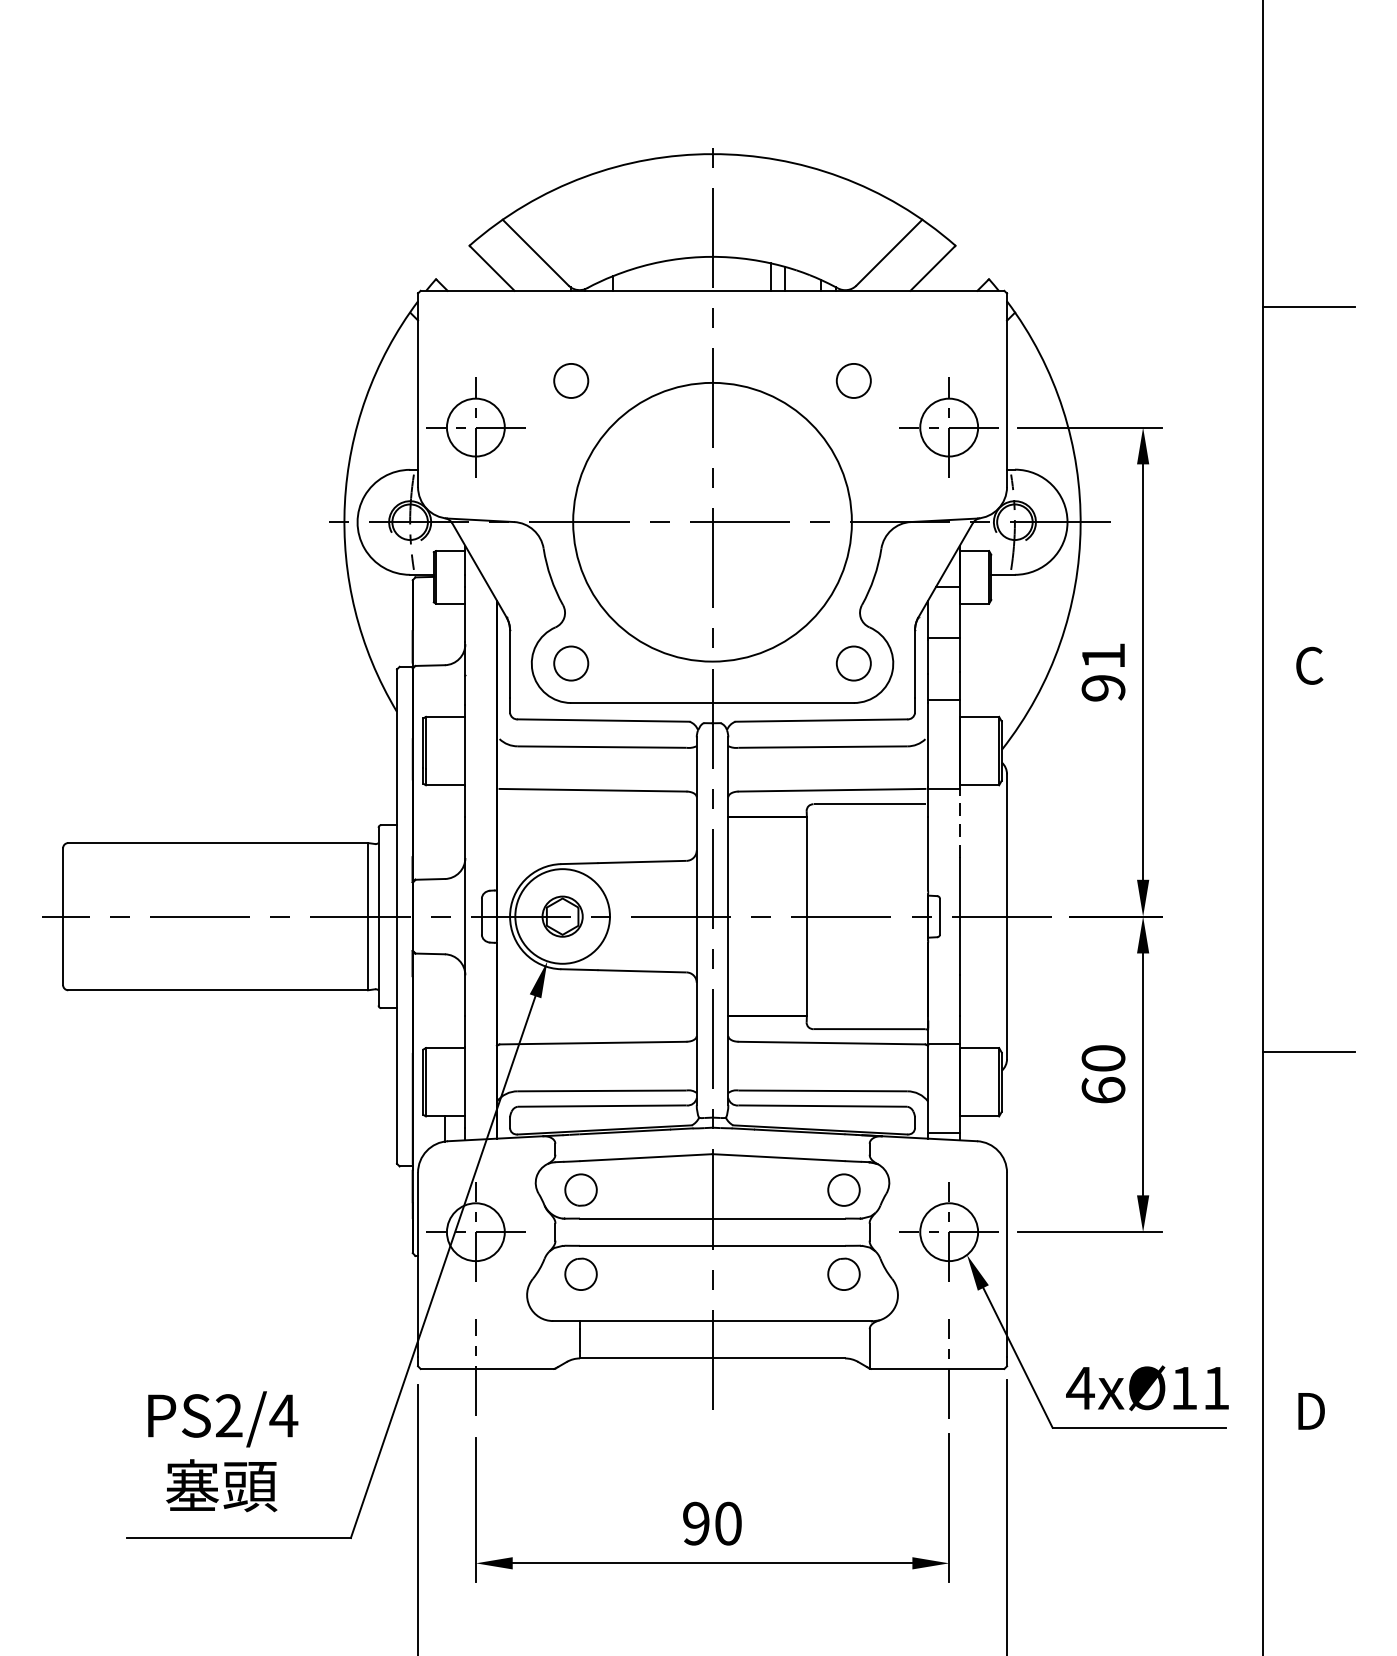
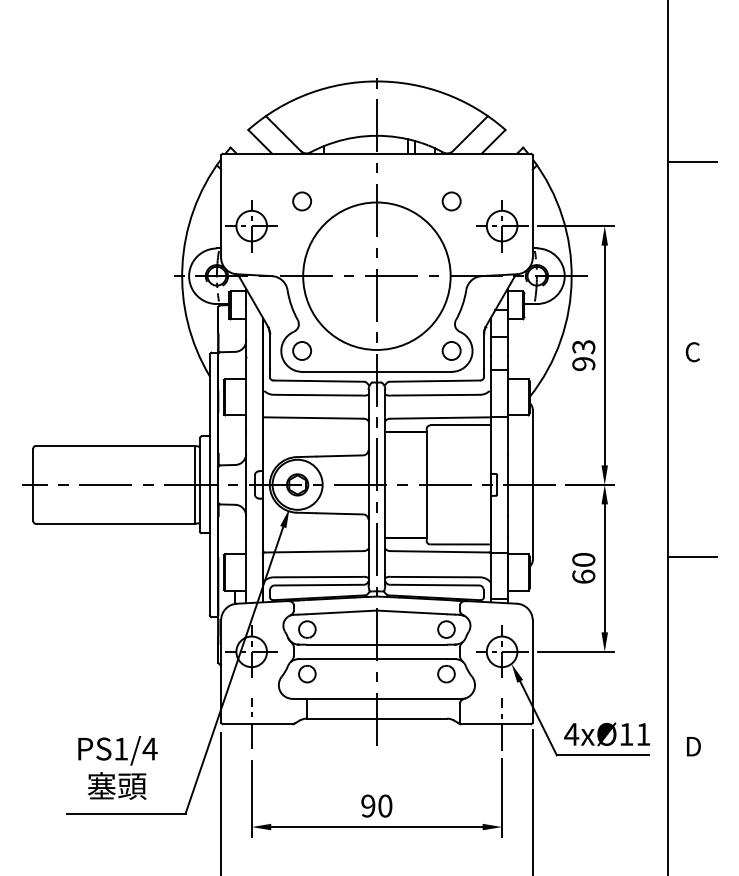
text: (1102, 656) -> (583, 347), 91 -> 93
line: (959, 823) -> (507, 435), dashed -> solid
text: (229, 1414) -> (121, 748), PS2/4 -> PS1/4

